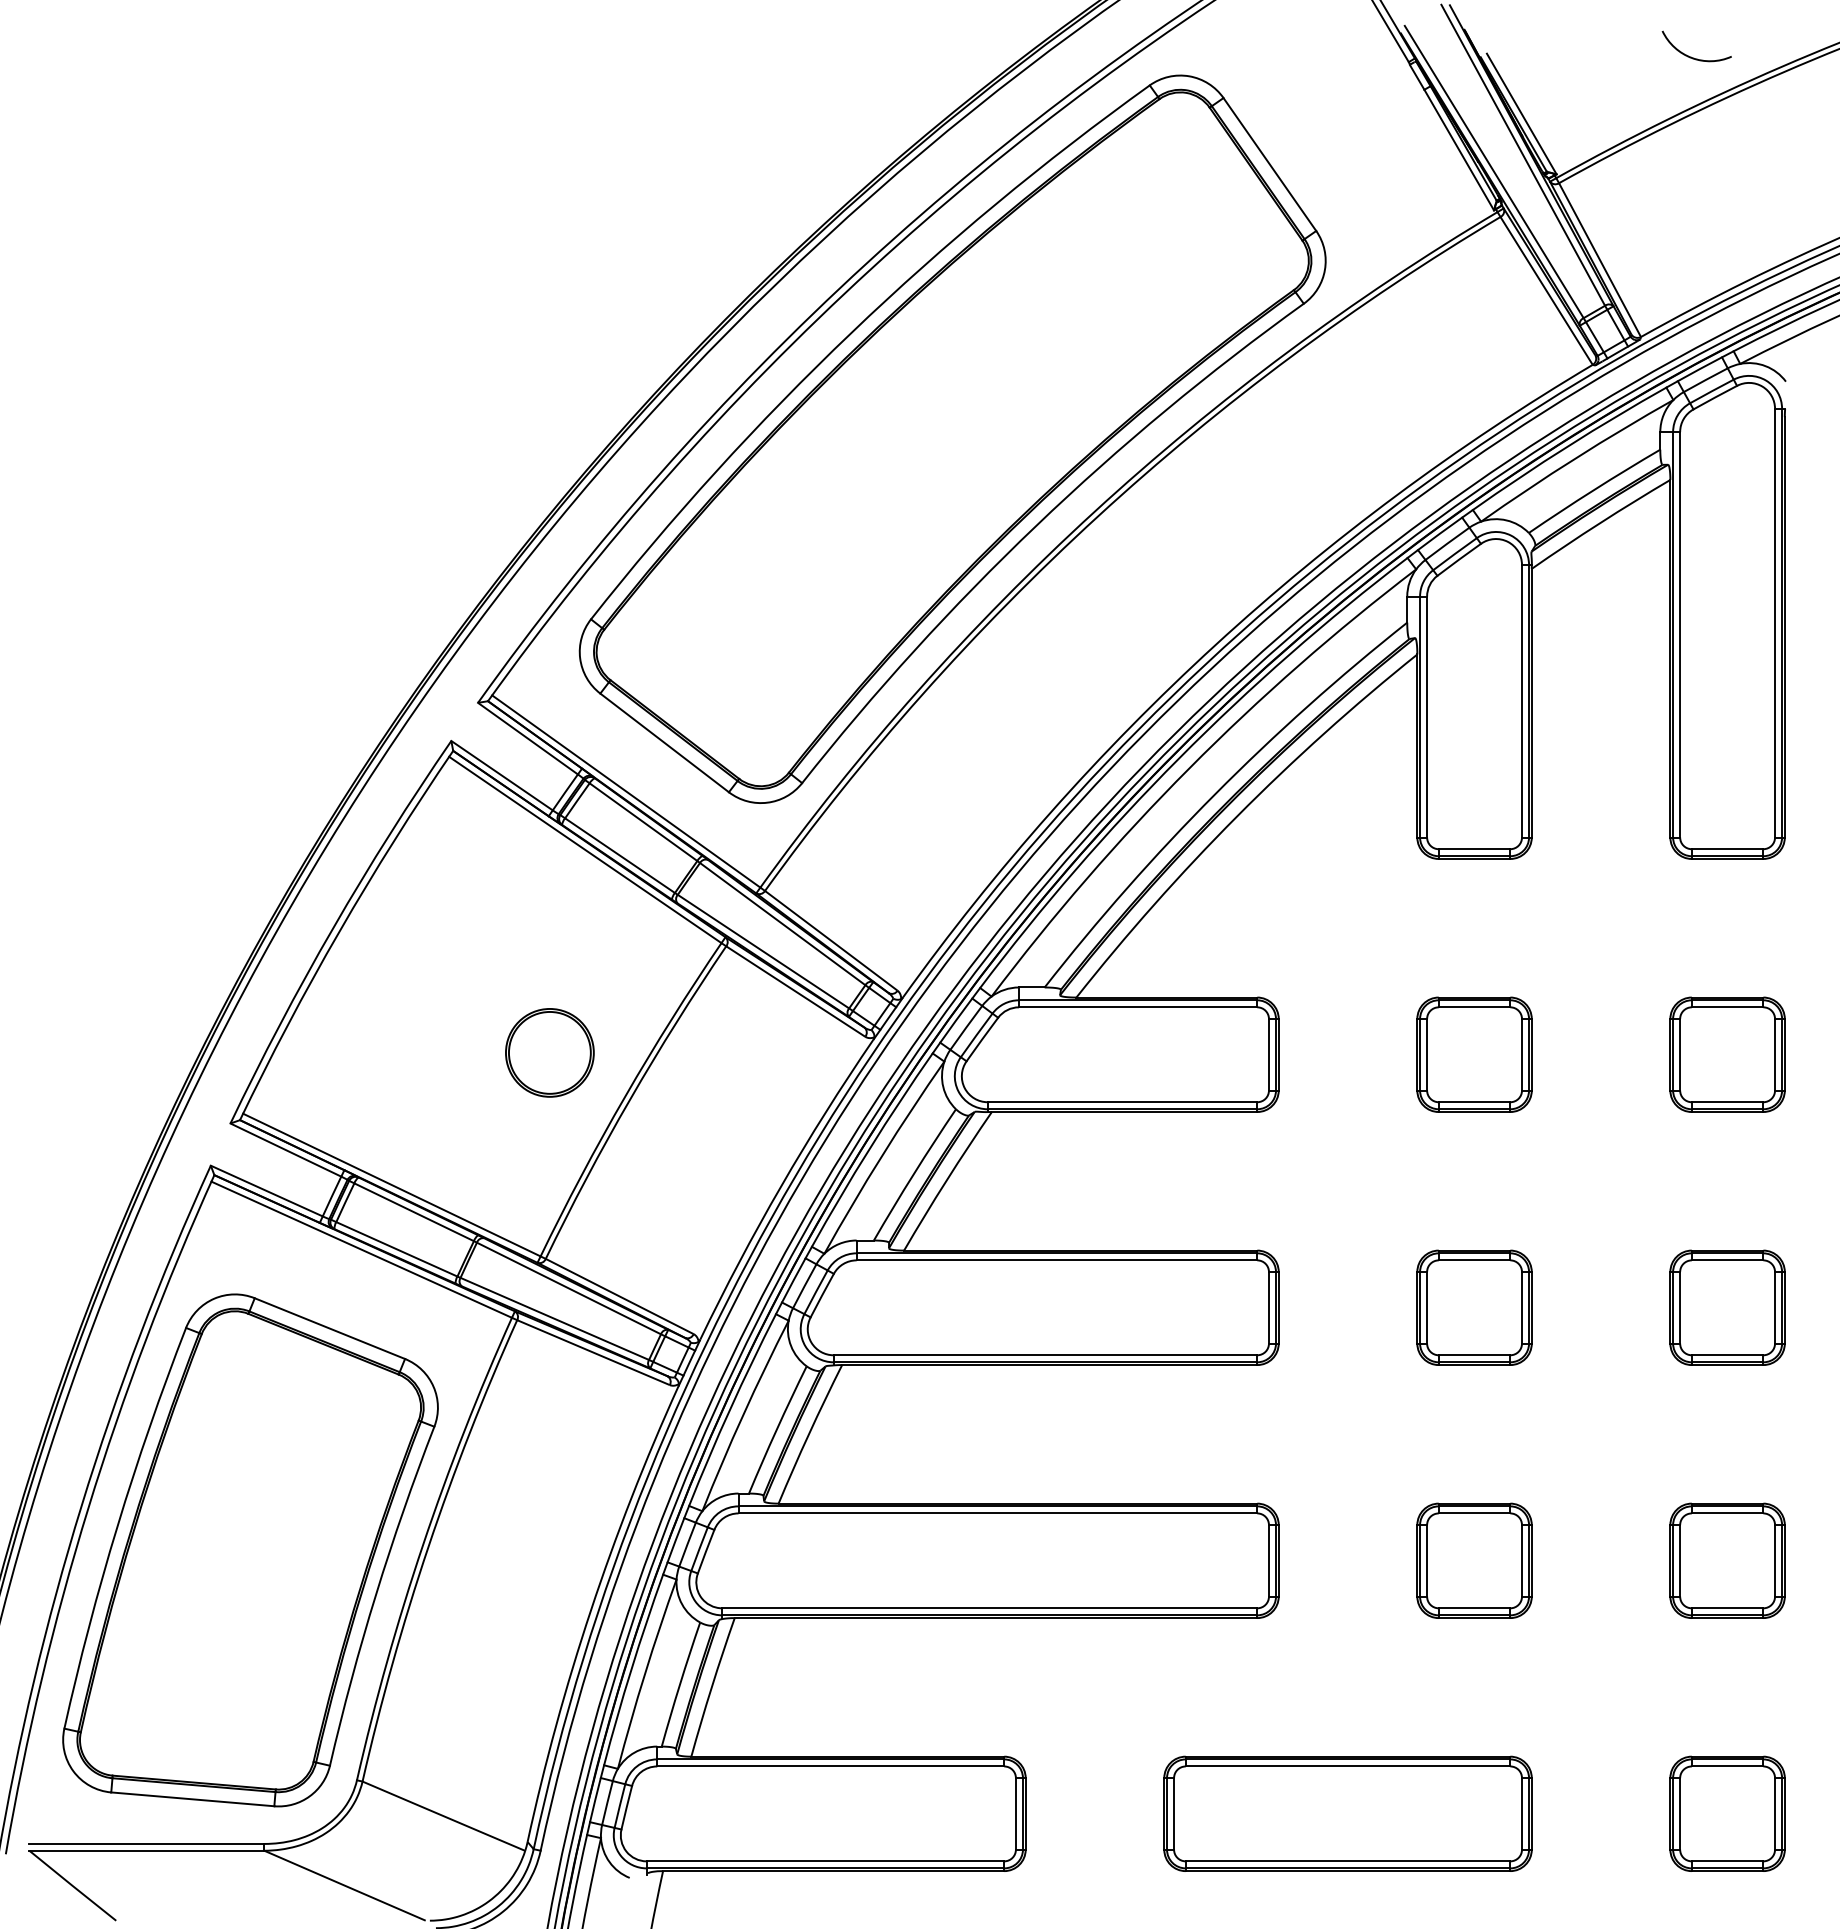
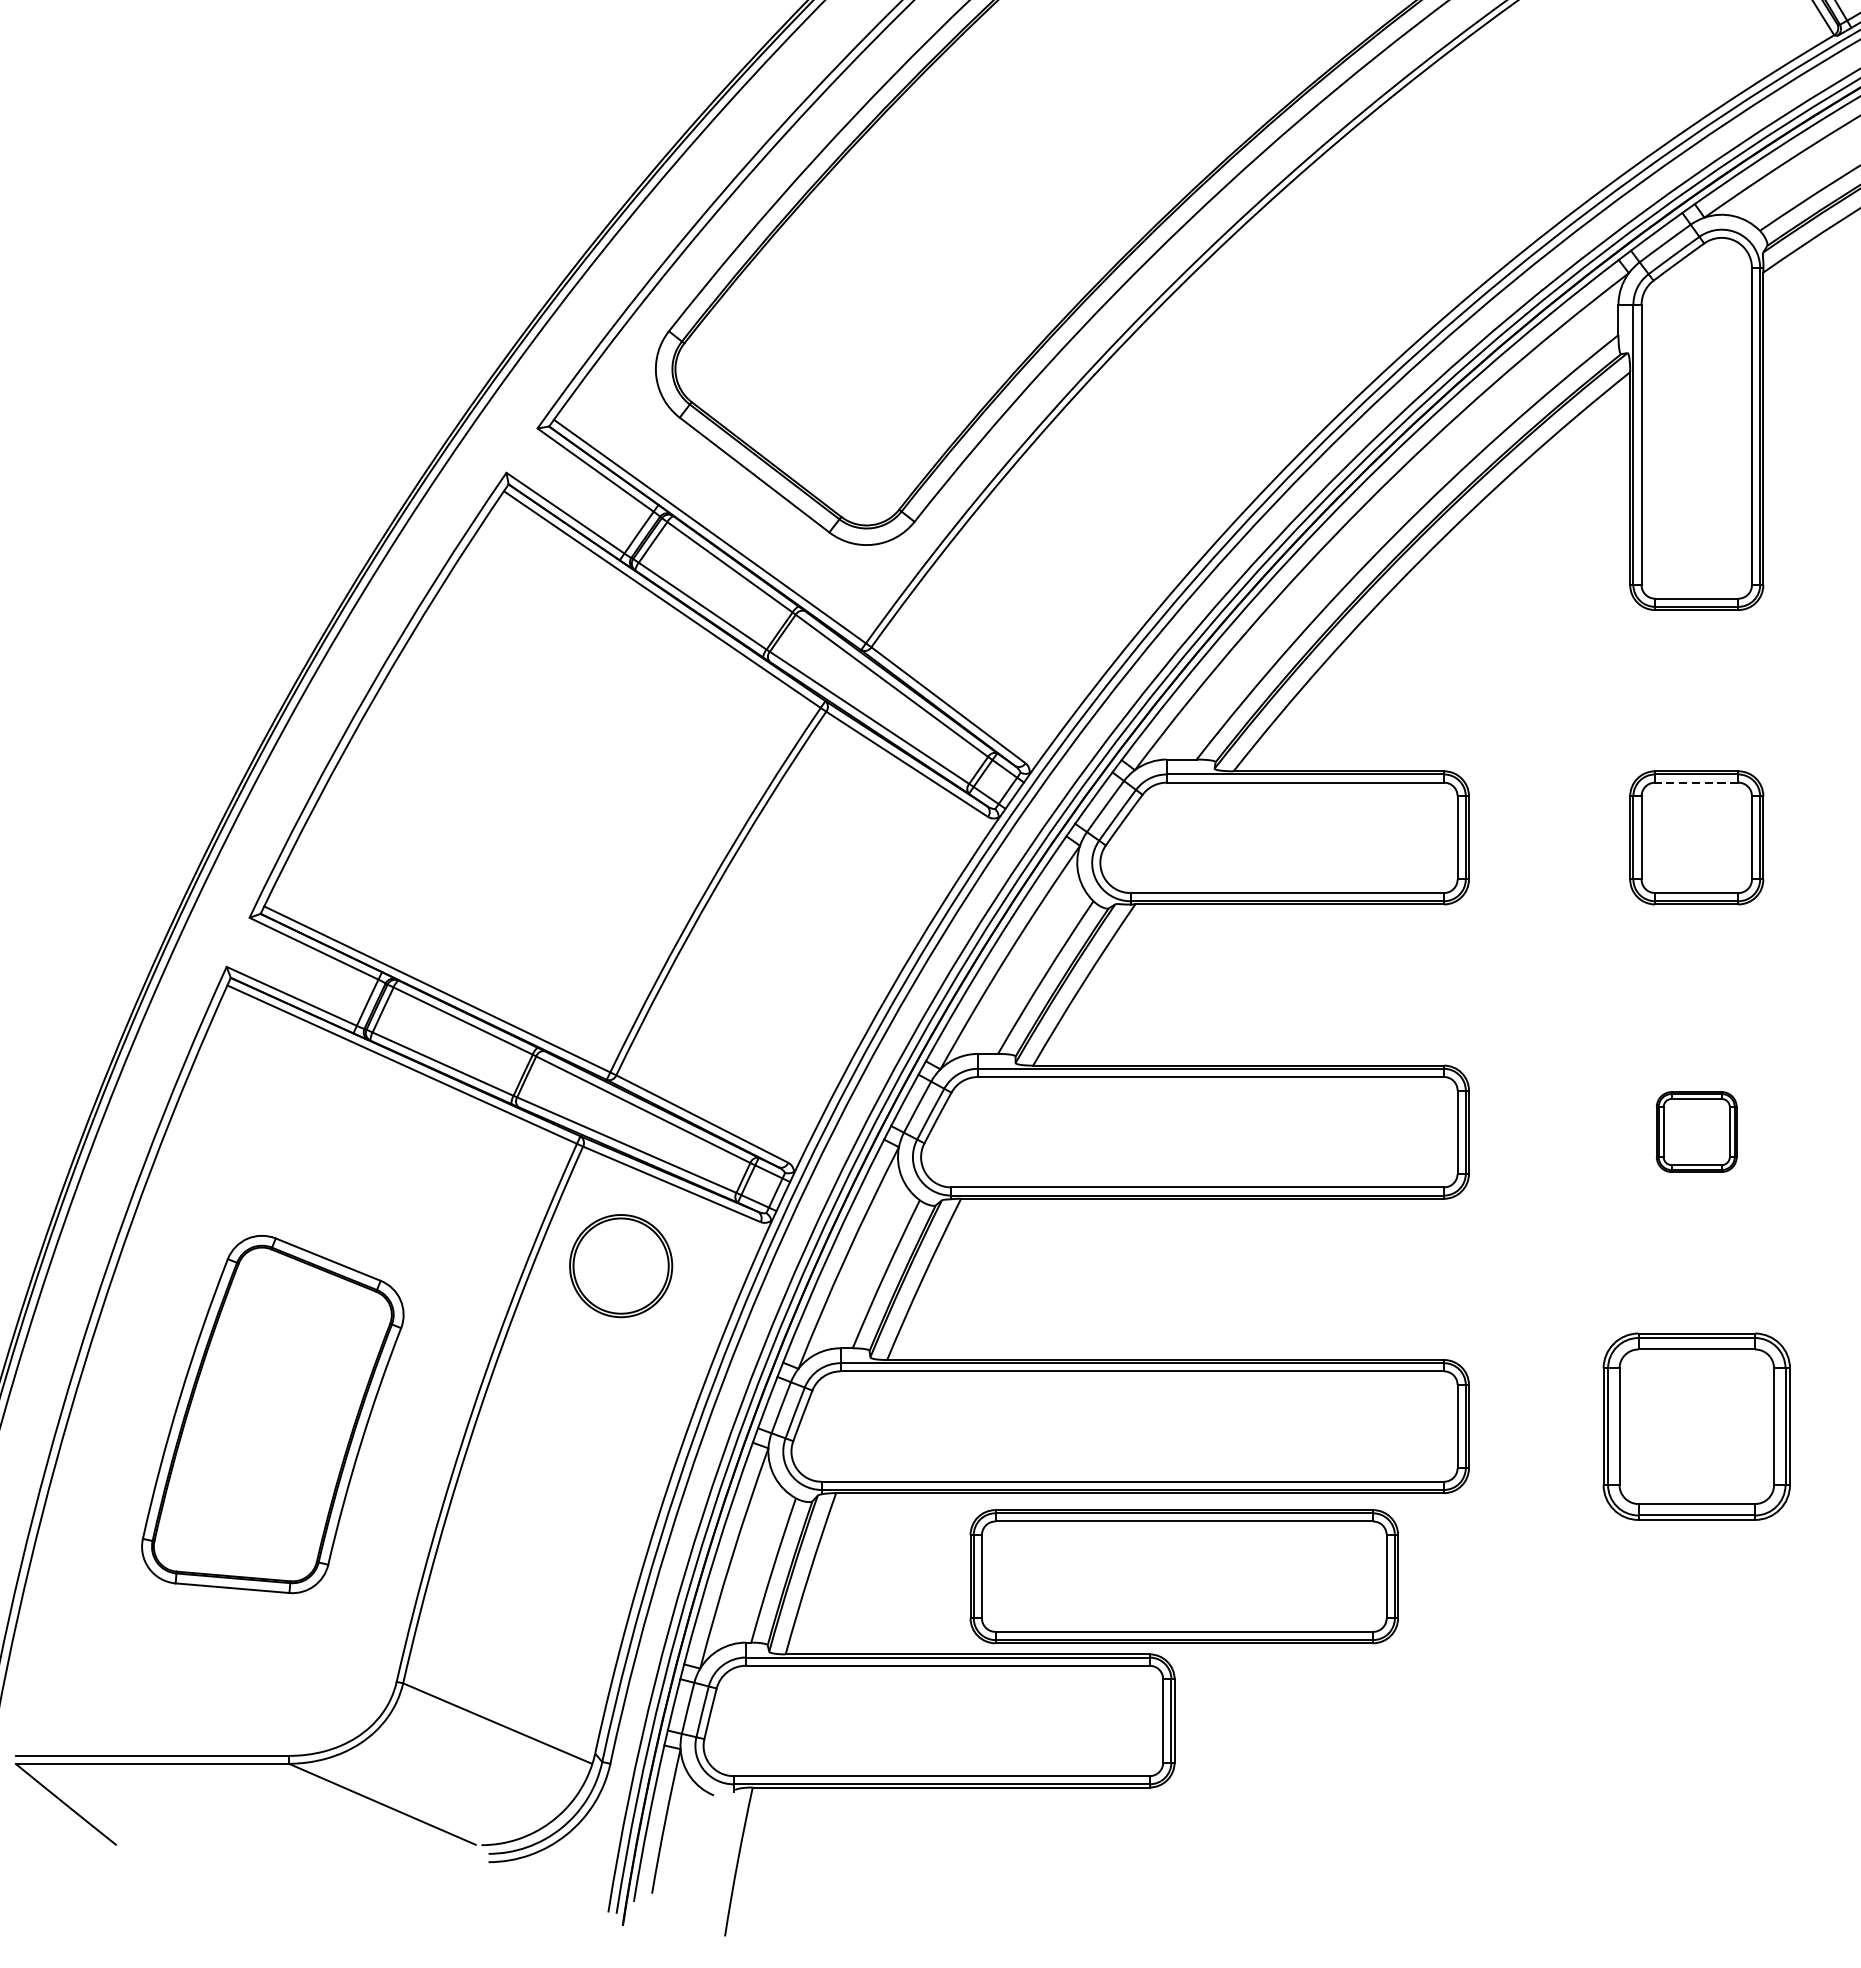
line: (1474, 1007) -> (1696, 782), solid -> dashed
part: (549, 1052) -> (620, 1265), moved
part: (1474, 1307) -> (1696, 1131), size x0.6
part: (250, 1550) -> (272, 1414), size x0.6
part: (1474, 1560) -> (1696, 1426), size x1.4
part: (1347, 1813) -> (1183, 1576), moved

